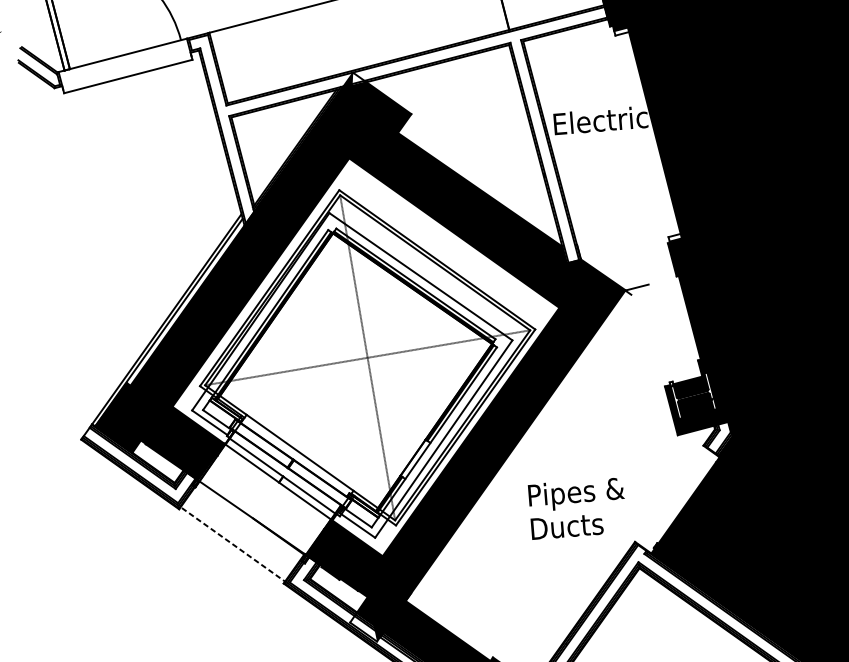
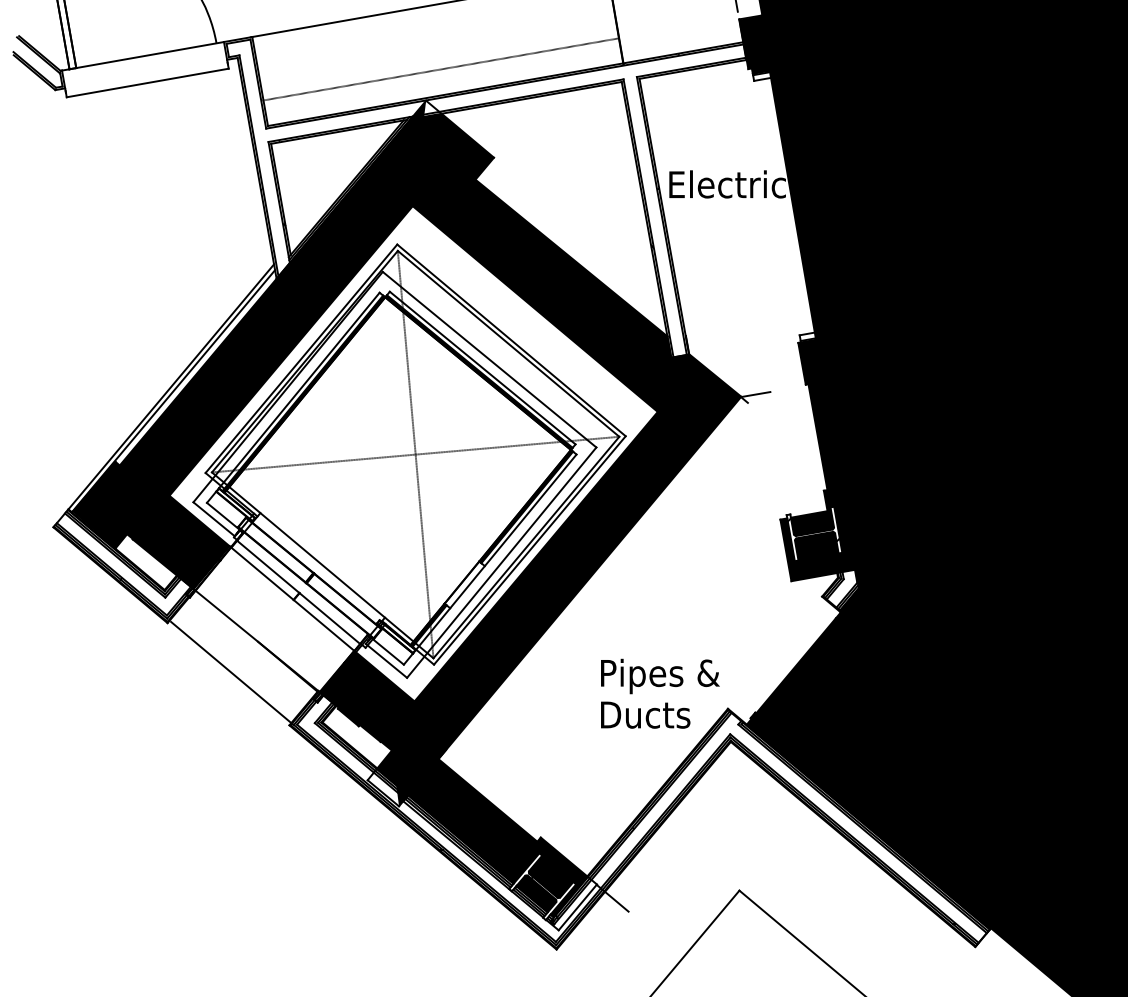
line: (362, 46) -> (440, 69), added
text: (577, 508) -> (660, 693), moved
line: (234, 545) -> (232, 673), dashed -> solid

